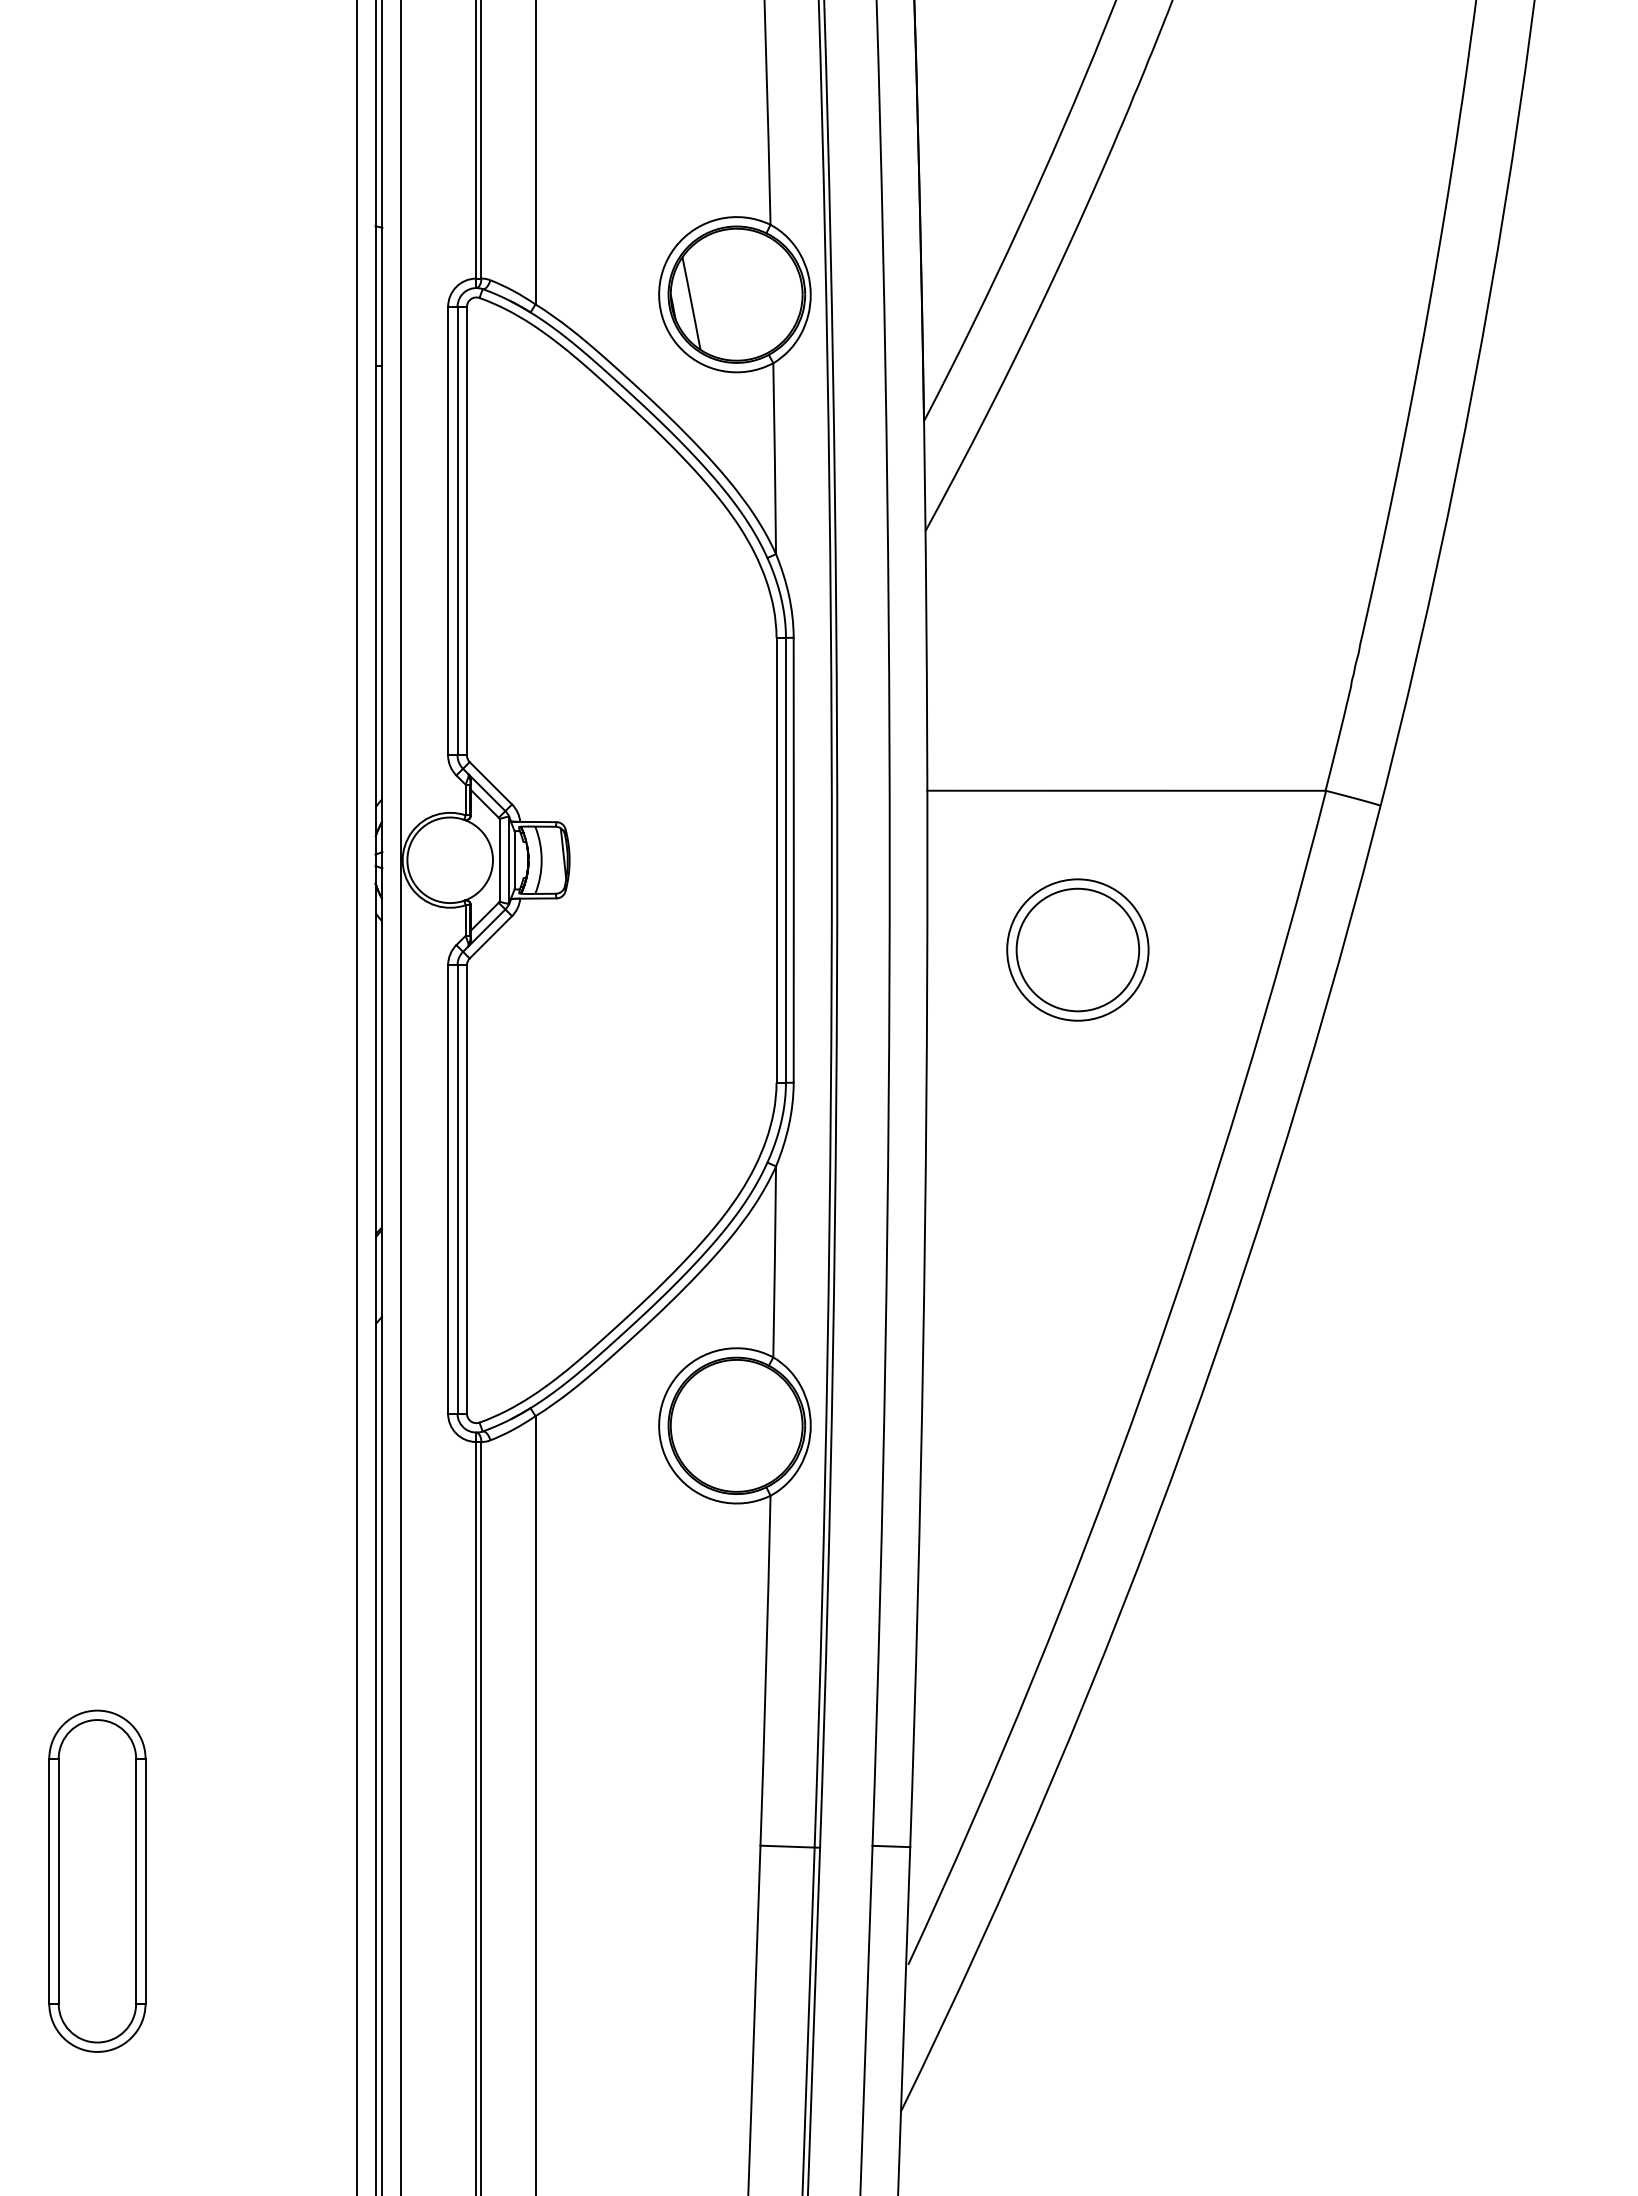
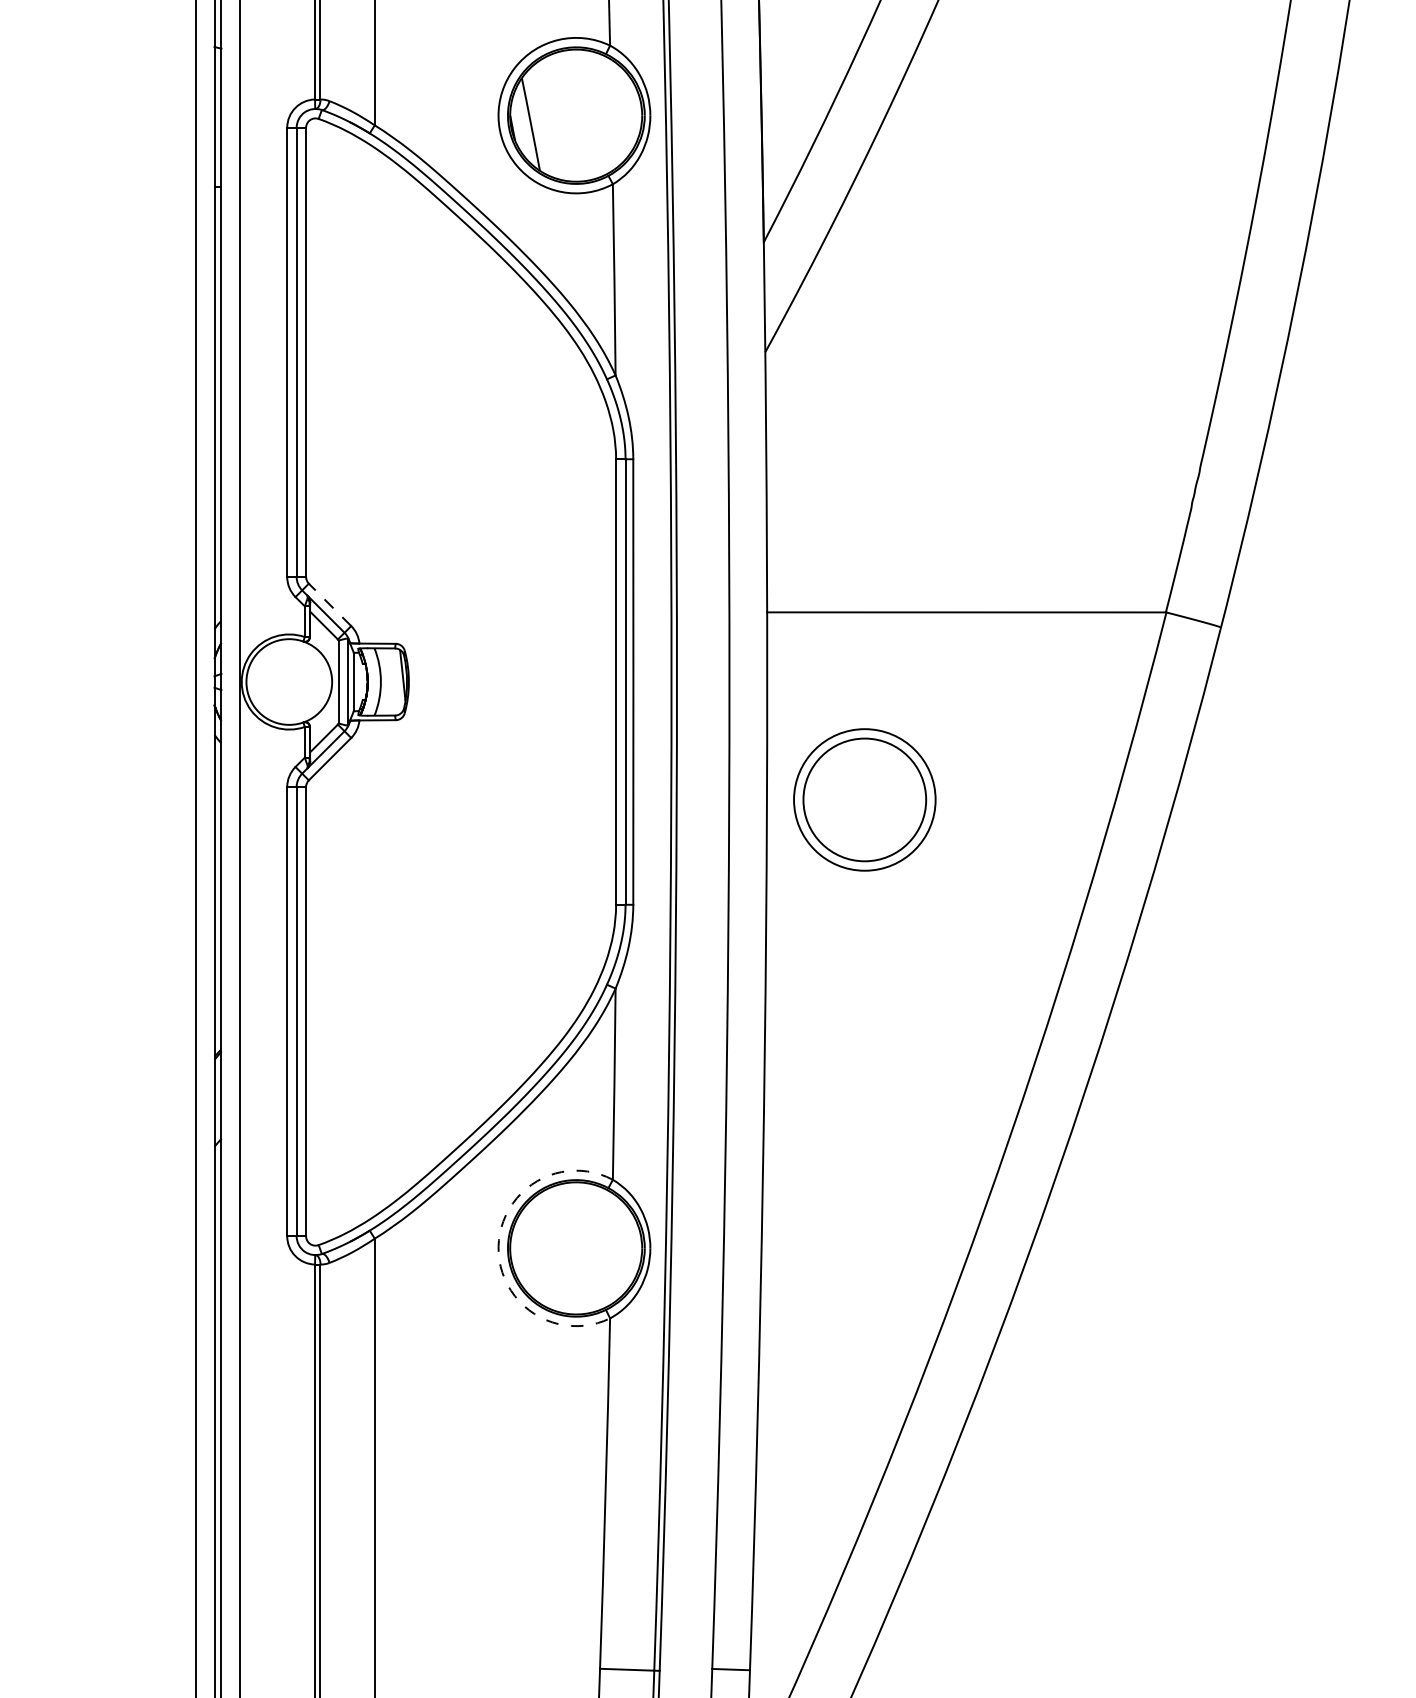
line: (490, 783) -> (329, 605), solid -> dashed
part: (1077, 949) -> (864, 799), moved
arc: (659, 1424) -> (498, 1247), solid -> dashed

